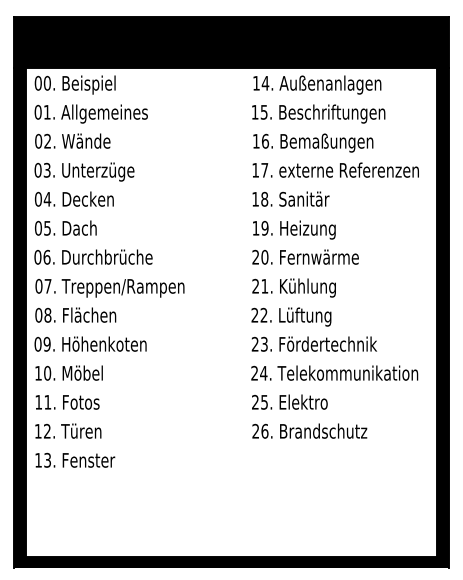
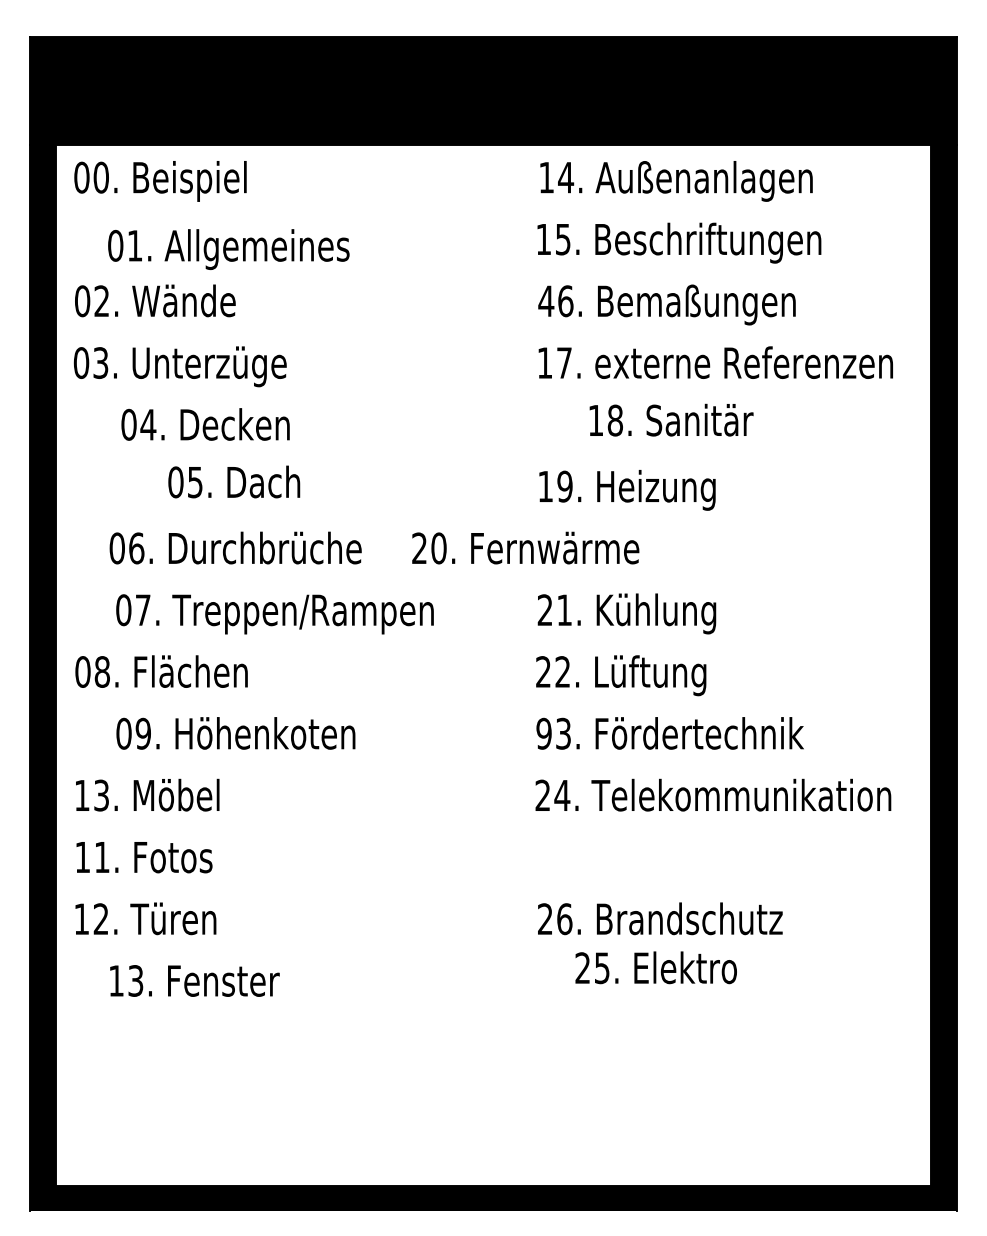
text: (90, 113) -> (227, 248), moved
text: (256, 141) -> (546, 301), 16. -> 46.
text: (74, 198) -> (205, 423), moved
text: (290, 198) -> (670, 418), moved
text: (65, 227) -> (233, 480), moved
text: (93, 256) -> (235, 546), moved
text: (305, 256) -> (525, 546), moved
text: (109, 288) -> (274, 614), moved
text: (90, 343) -> (235, 731), moved
text: (254, 344) -> (542, 734), 23. -> 93.
text: (47, 373) -> (101, 795), 10. -> 13.
text: (289, 401) -> (655, 966), moved
text: (75, 459) -> (195, 979), moved

